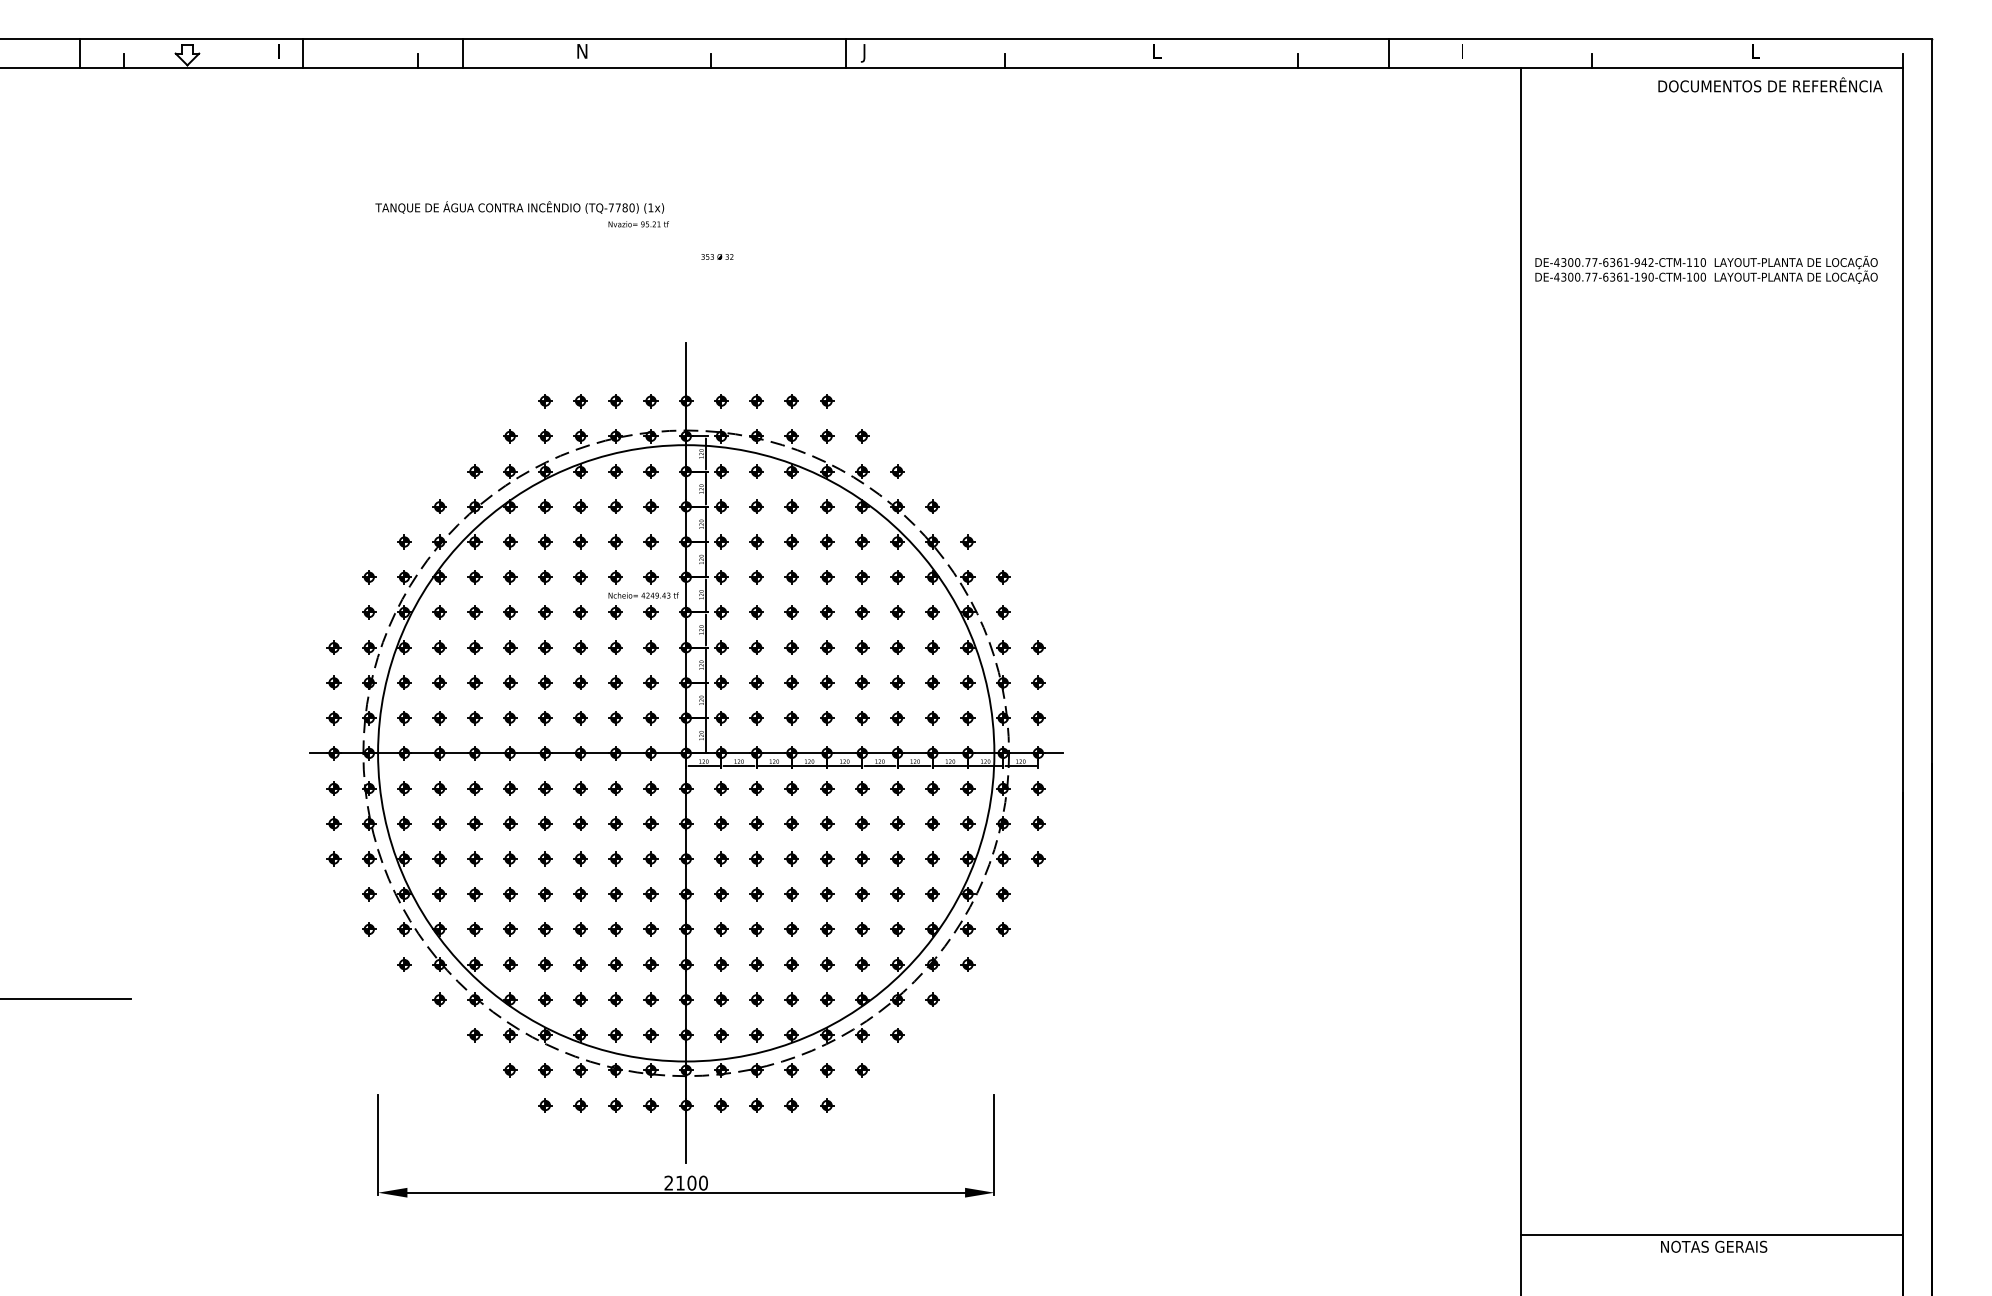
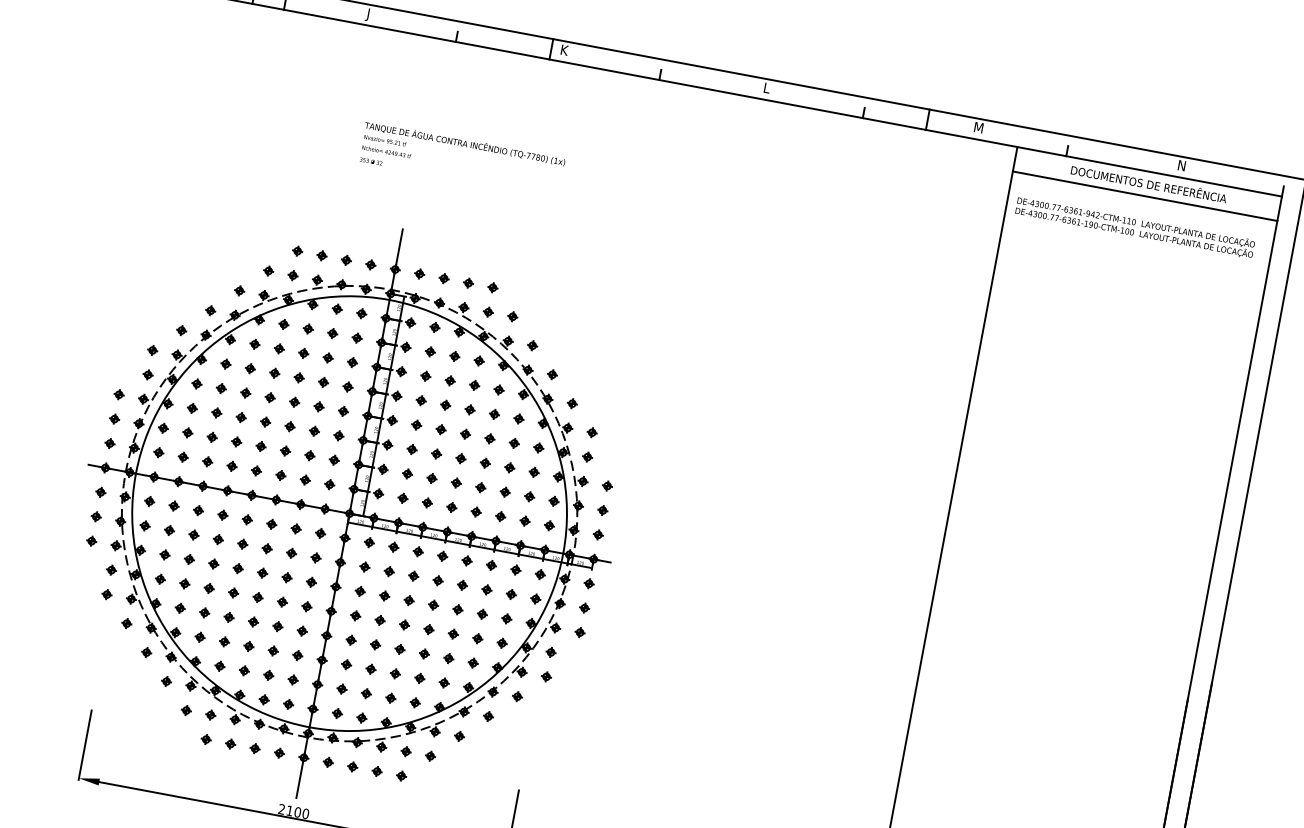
text: (1462, 51) -> (978, 127), I -> M
text: (1755, 51) -> (1181, 165), L -> N
text: (582, 53) -> (368, 15), N -> J
text: (865, 53) -> (564, 51), J -> K
text: (1770, 84) -> (1149, 183), moved
line: (1711, 103) -> (1144, 196), added
text: (519, 207) -> (464, 143), moved
text: (717, 256) -> (371, 161), moved
text: (1706, 269) -> (1135, 227), moved
text: (643, 595) -> (386, 151), moved

